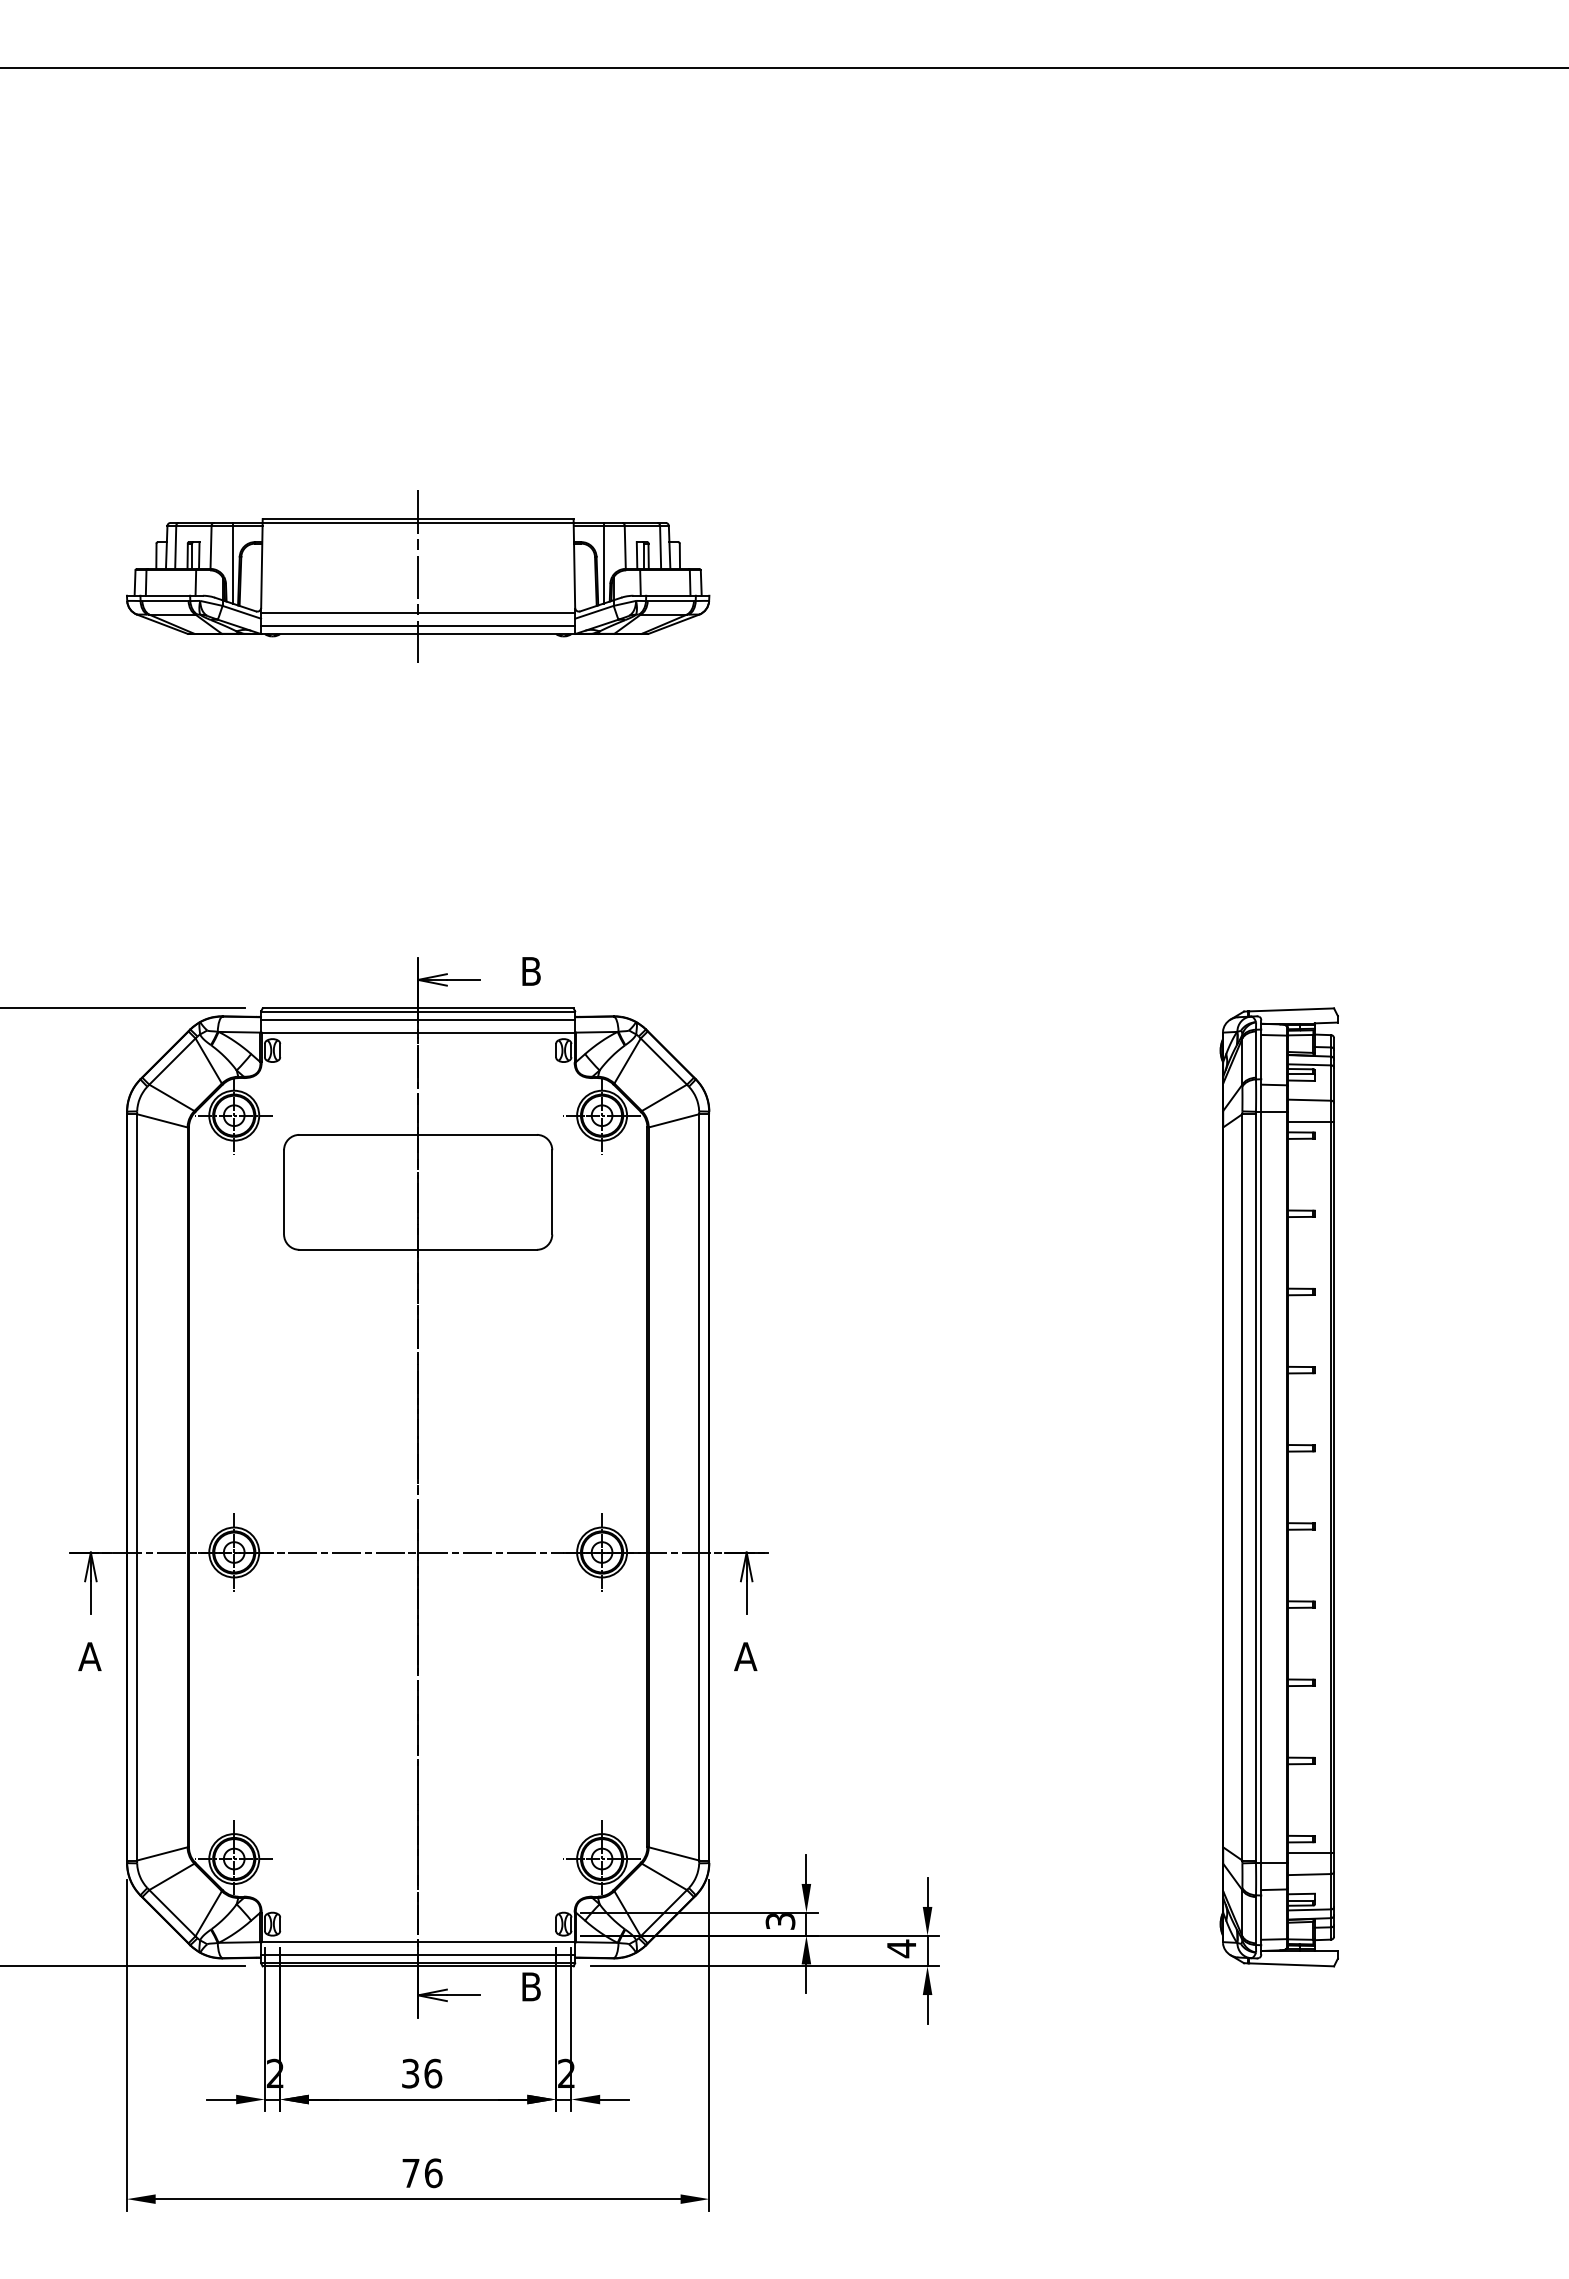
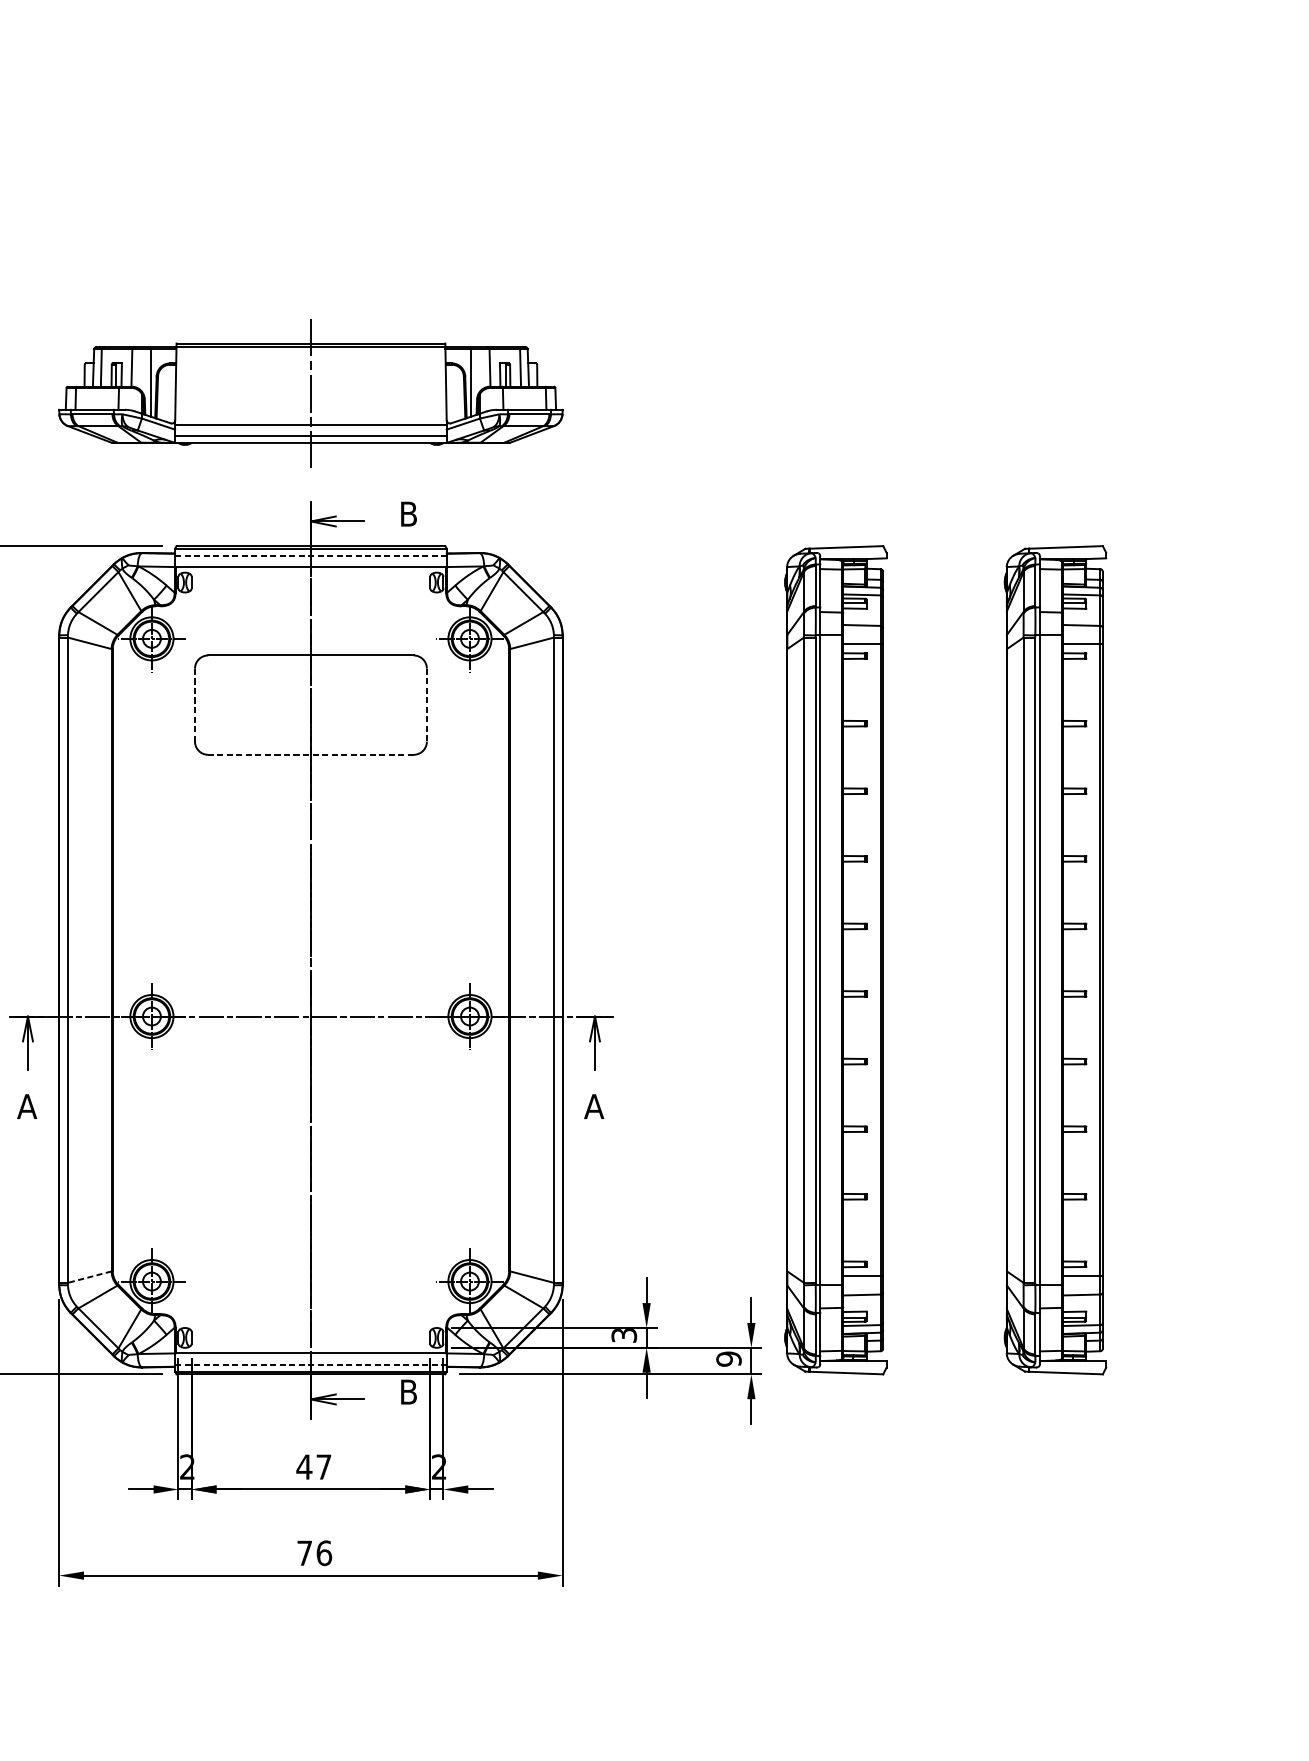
part: (418, 576) -> (311, 393), moved
line: (418, 1019) -> (311, 555), solid -> dashed
line: (284, 1191) -> (195, 704), solid -> dashed
line: (552, 1192) -> (427, 705), solid -> dashed
line: (418, 1249) -> (311, 754), solid -> dashed
part: (1024, 1487) -> (835, 960), added
line: (161, 1854) -> (89, 1277), solid -> dashed
text: (901, 1948) -> (728, 1358), 4 -> 9
line: (418, 1955) -> (311, 1364), solid -> dashed
text: (421, 2073) -> (313, 1466), 36 -> 47

